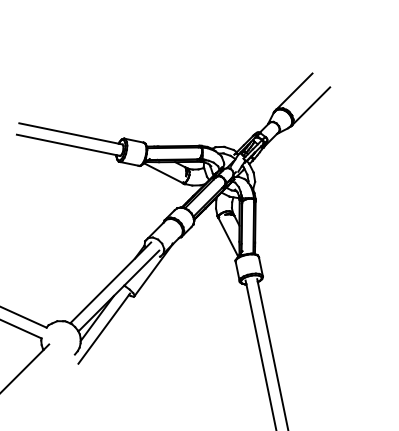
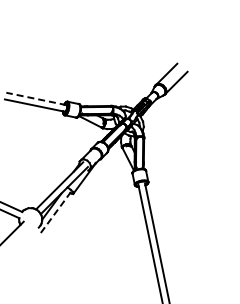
line: (71, 133) -> (36, 98), solid -> dashed
line: (105, 328) -> (56, 212), solid -> dashed

